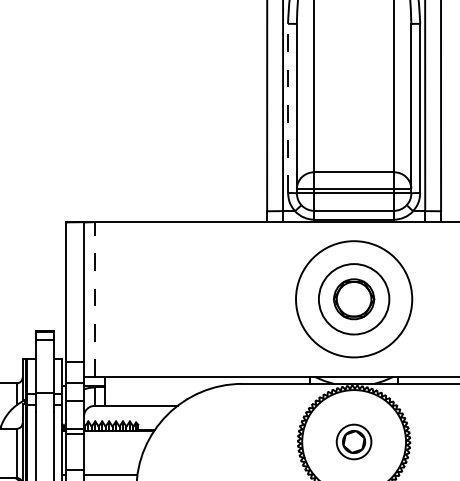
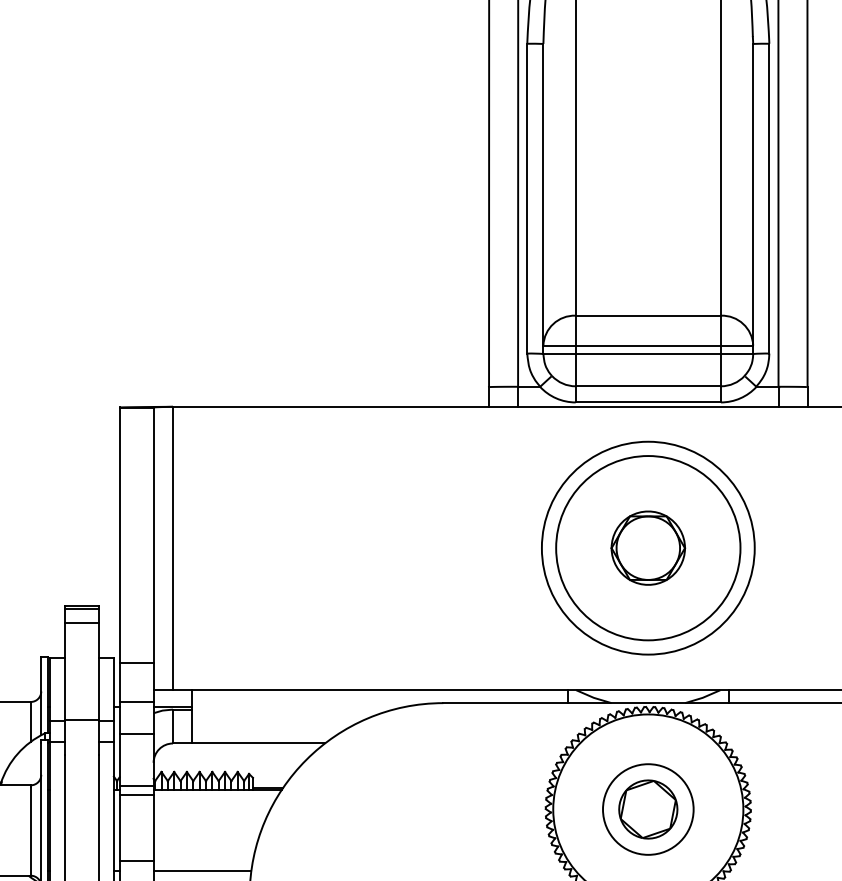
line: (288, 108) -> (528, 198), dashed -> solid
line: (94, 298) -> (172, 546), dashed -> solid
circle: (353, 298) -> (647, 546), size x1.43
part: (353, 441) -> (647, 808), size x1.43

